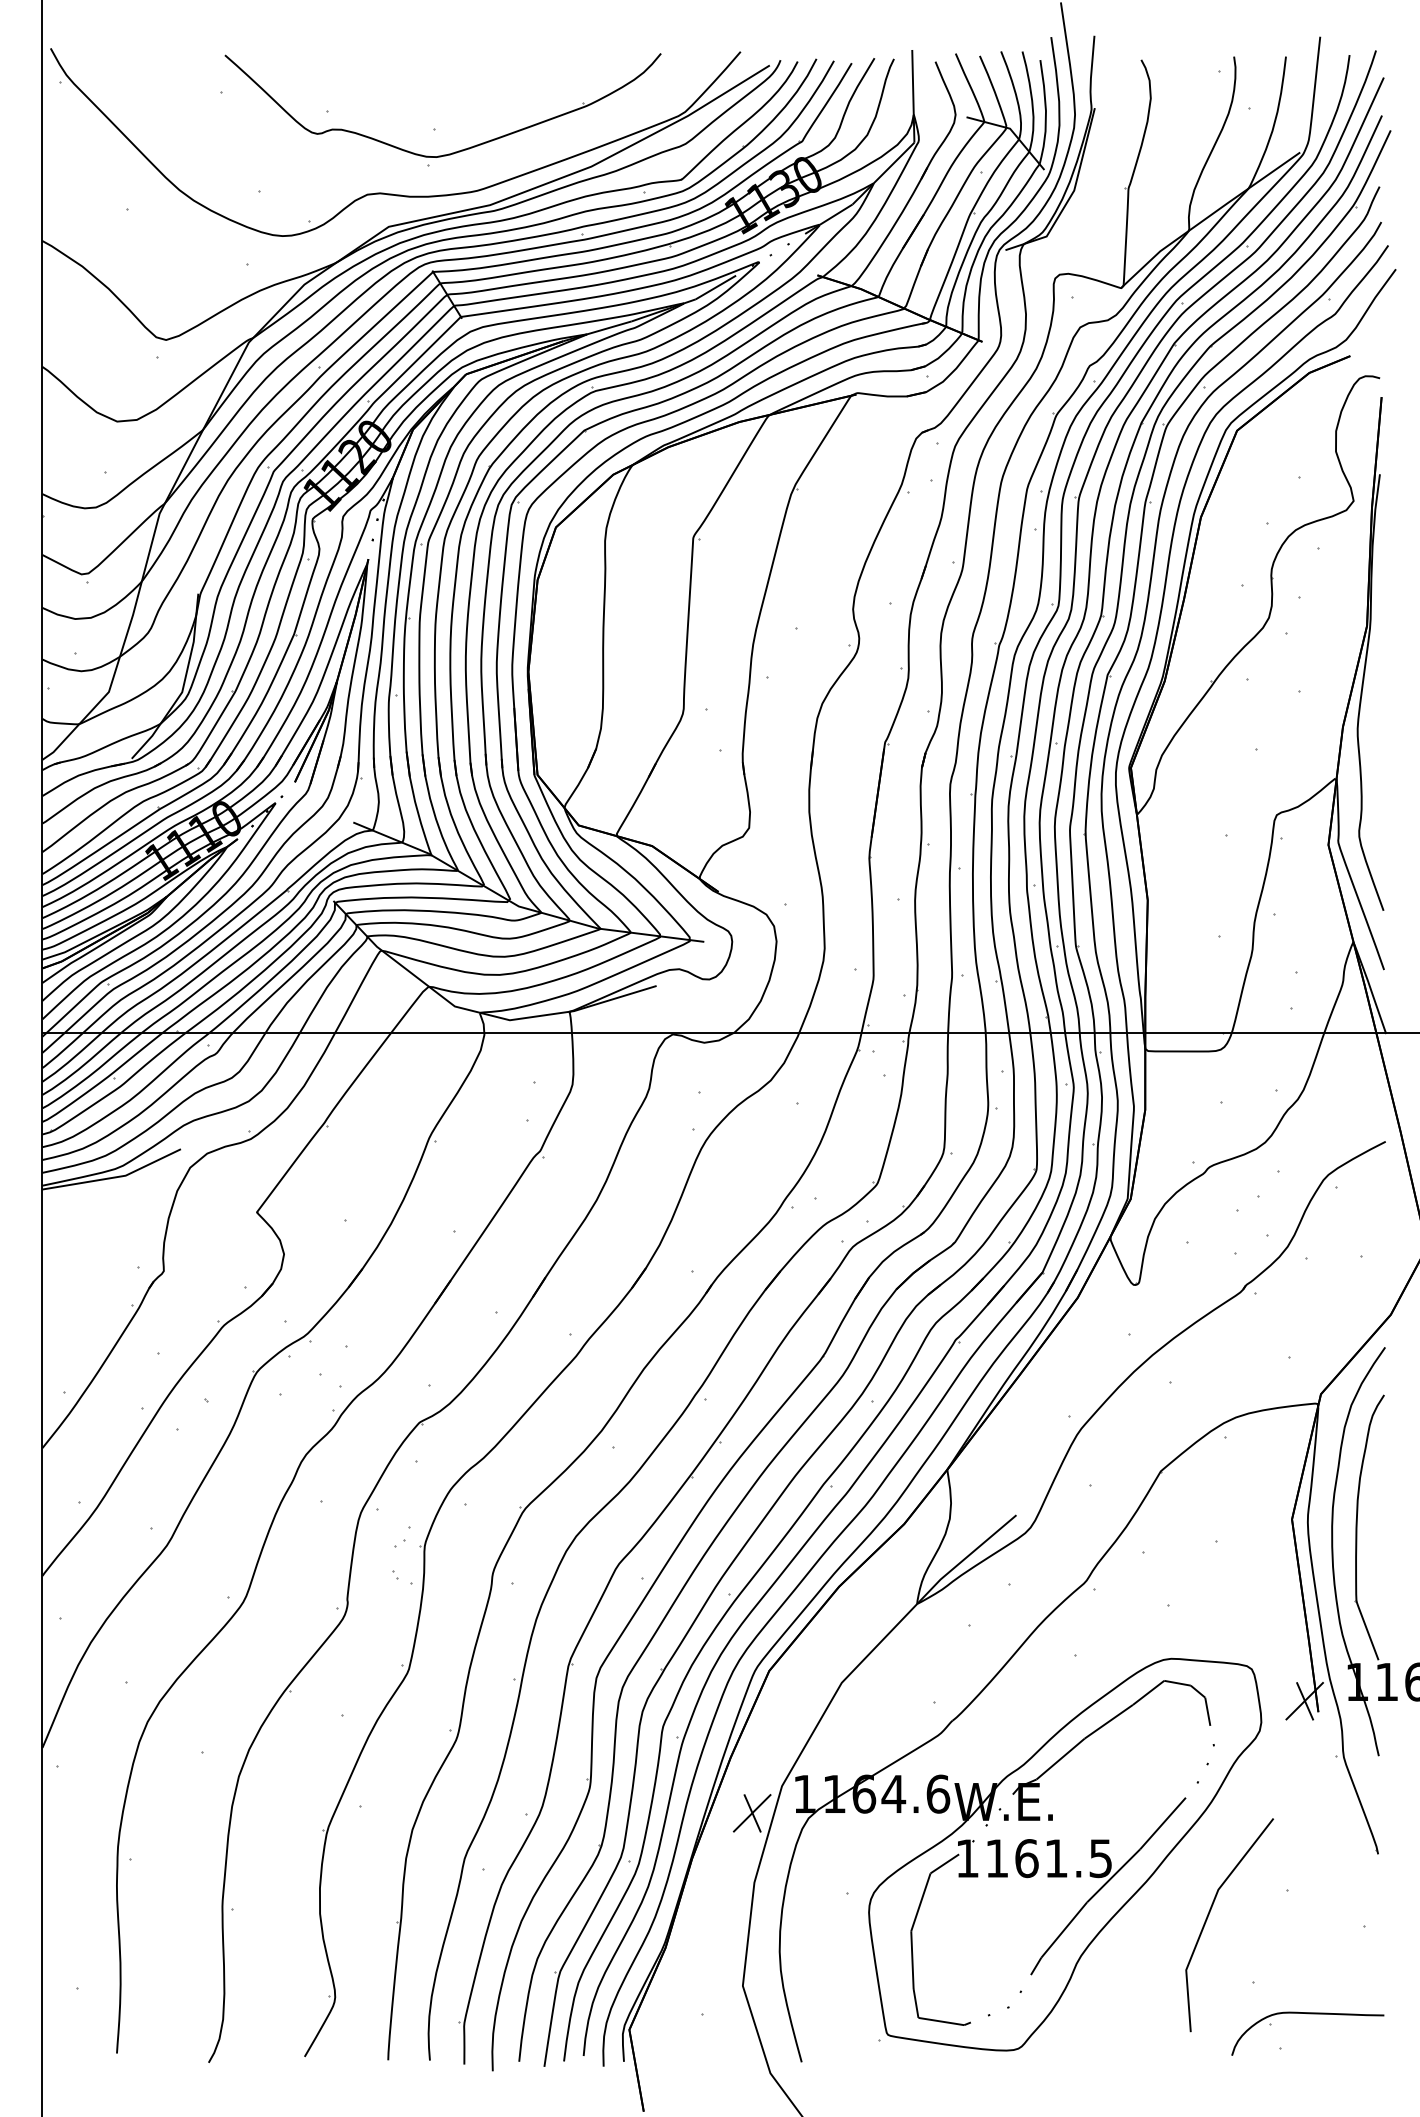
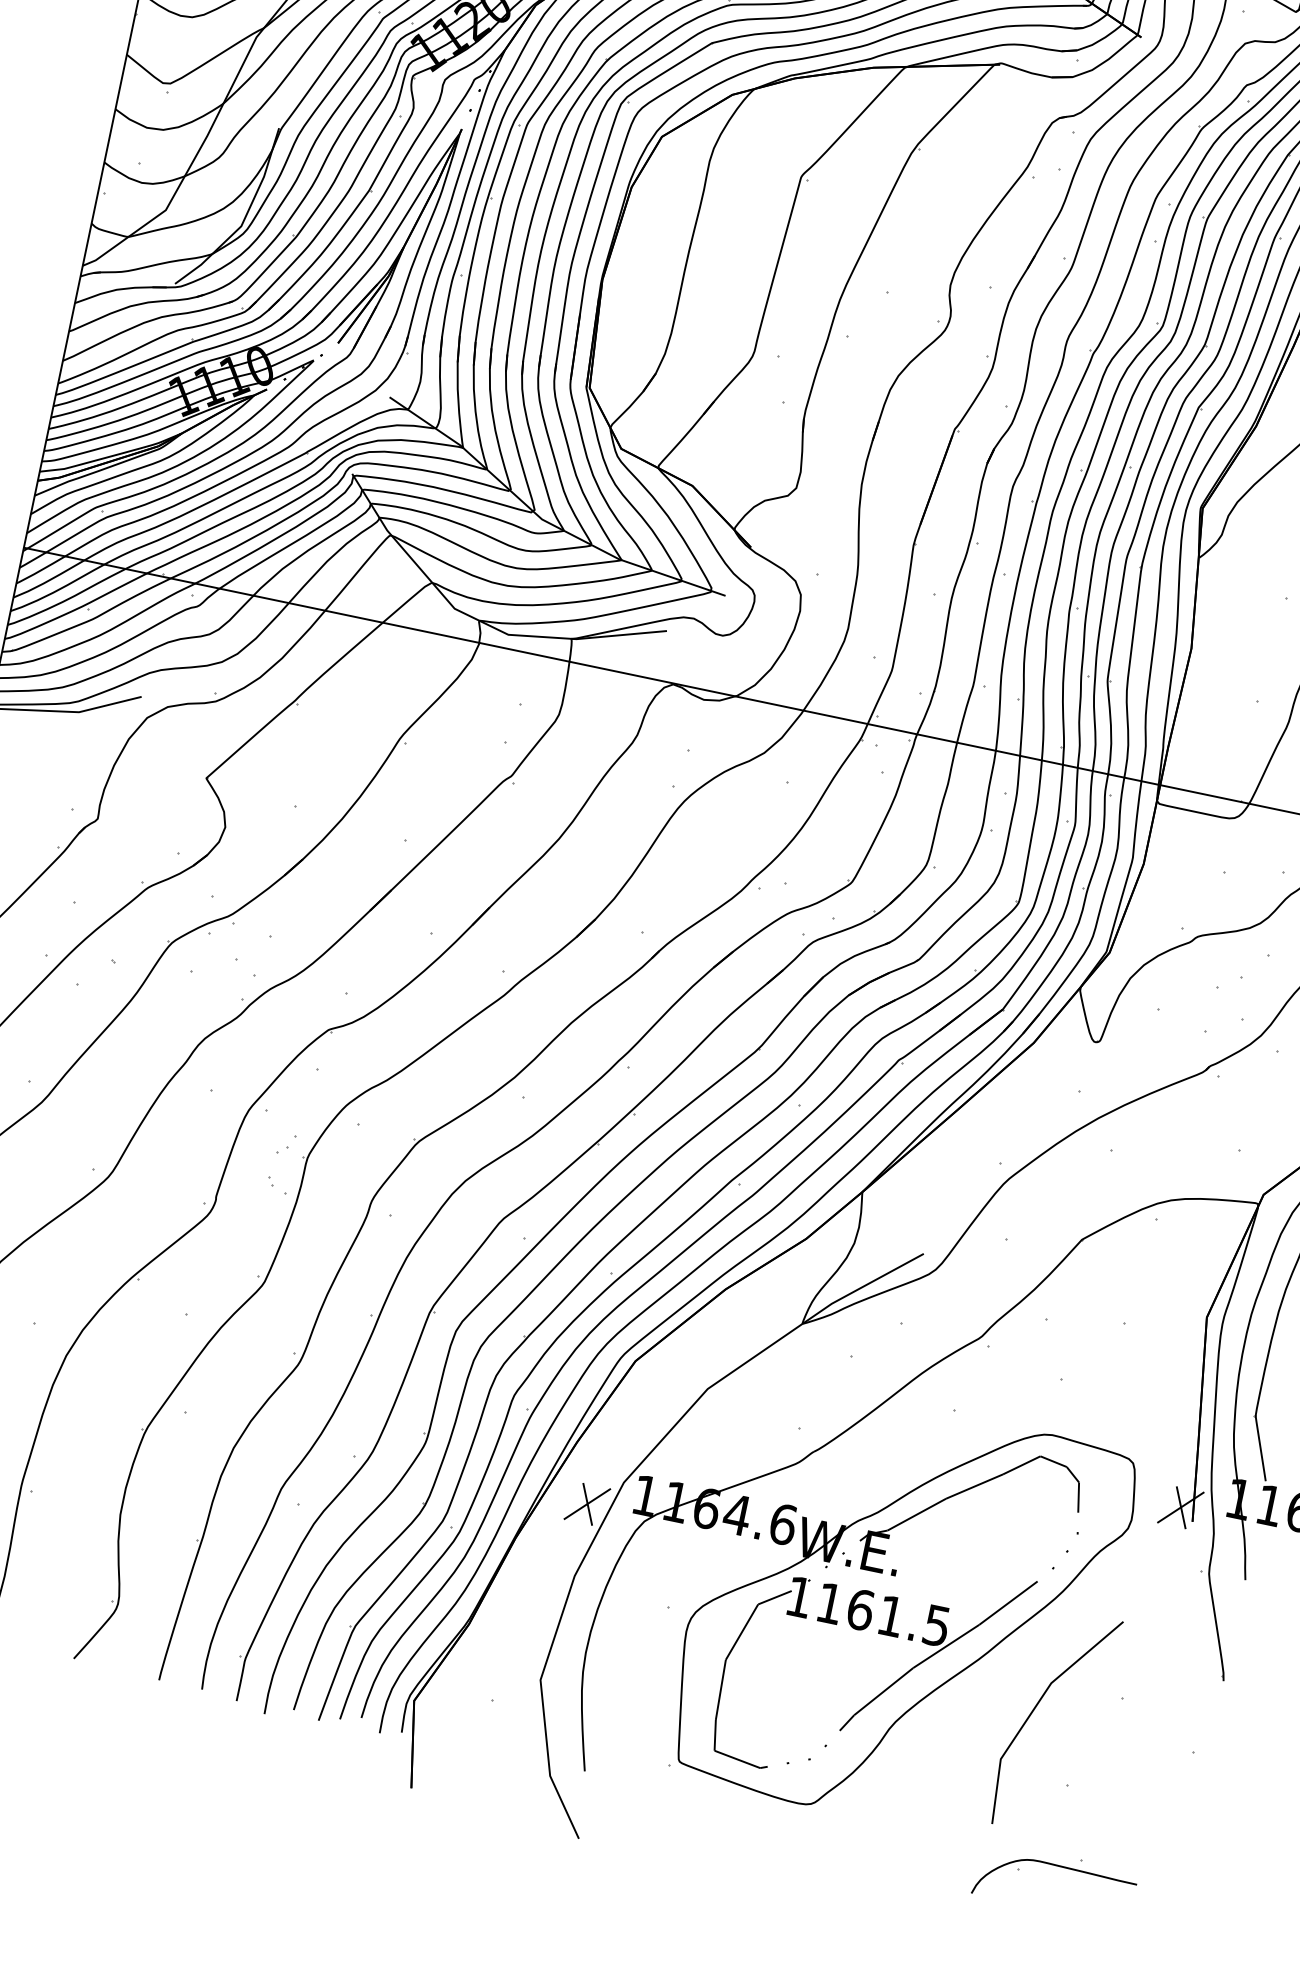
part: (1307, 2014) -> (1058, 1867), moved

